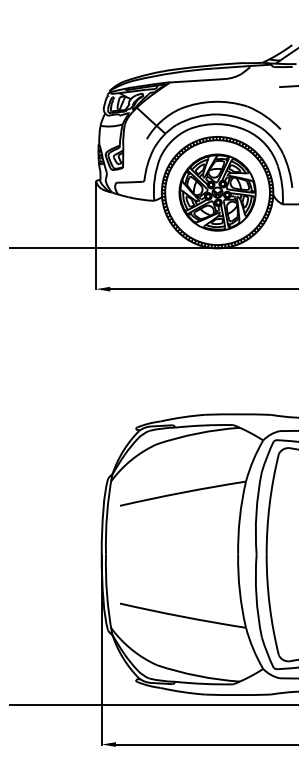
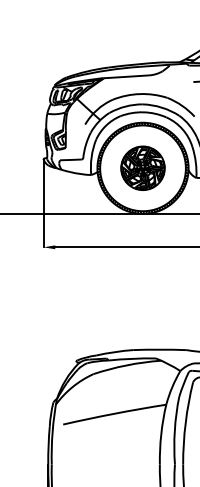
part: (217, 192) -> (142, 168), size x0.7

